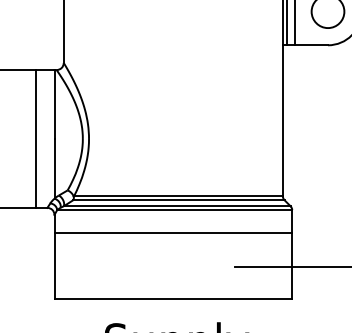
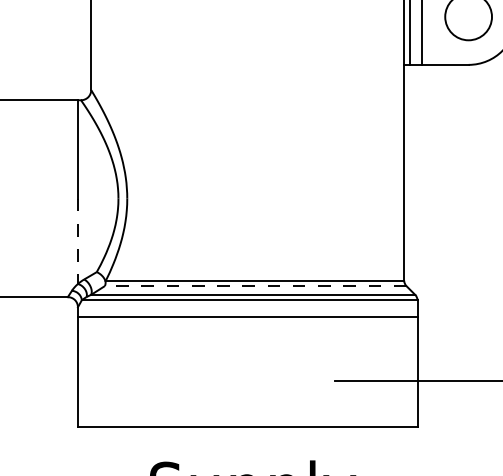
line: (36, 138) -> (52, 198), removed
line: (54, 168) -> (77, 240), solid -> dashed
line: (178, 200) -> (255, 286), solid -> dashed
line: (173, 232) -> (247, 316), moved

